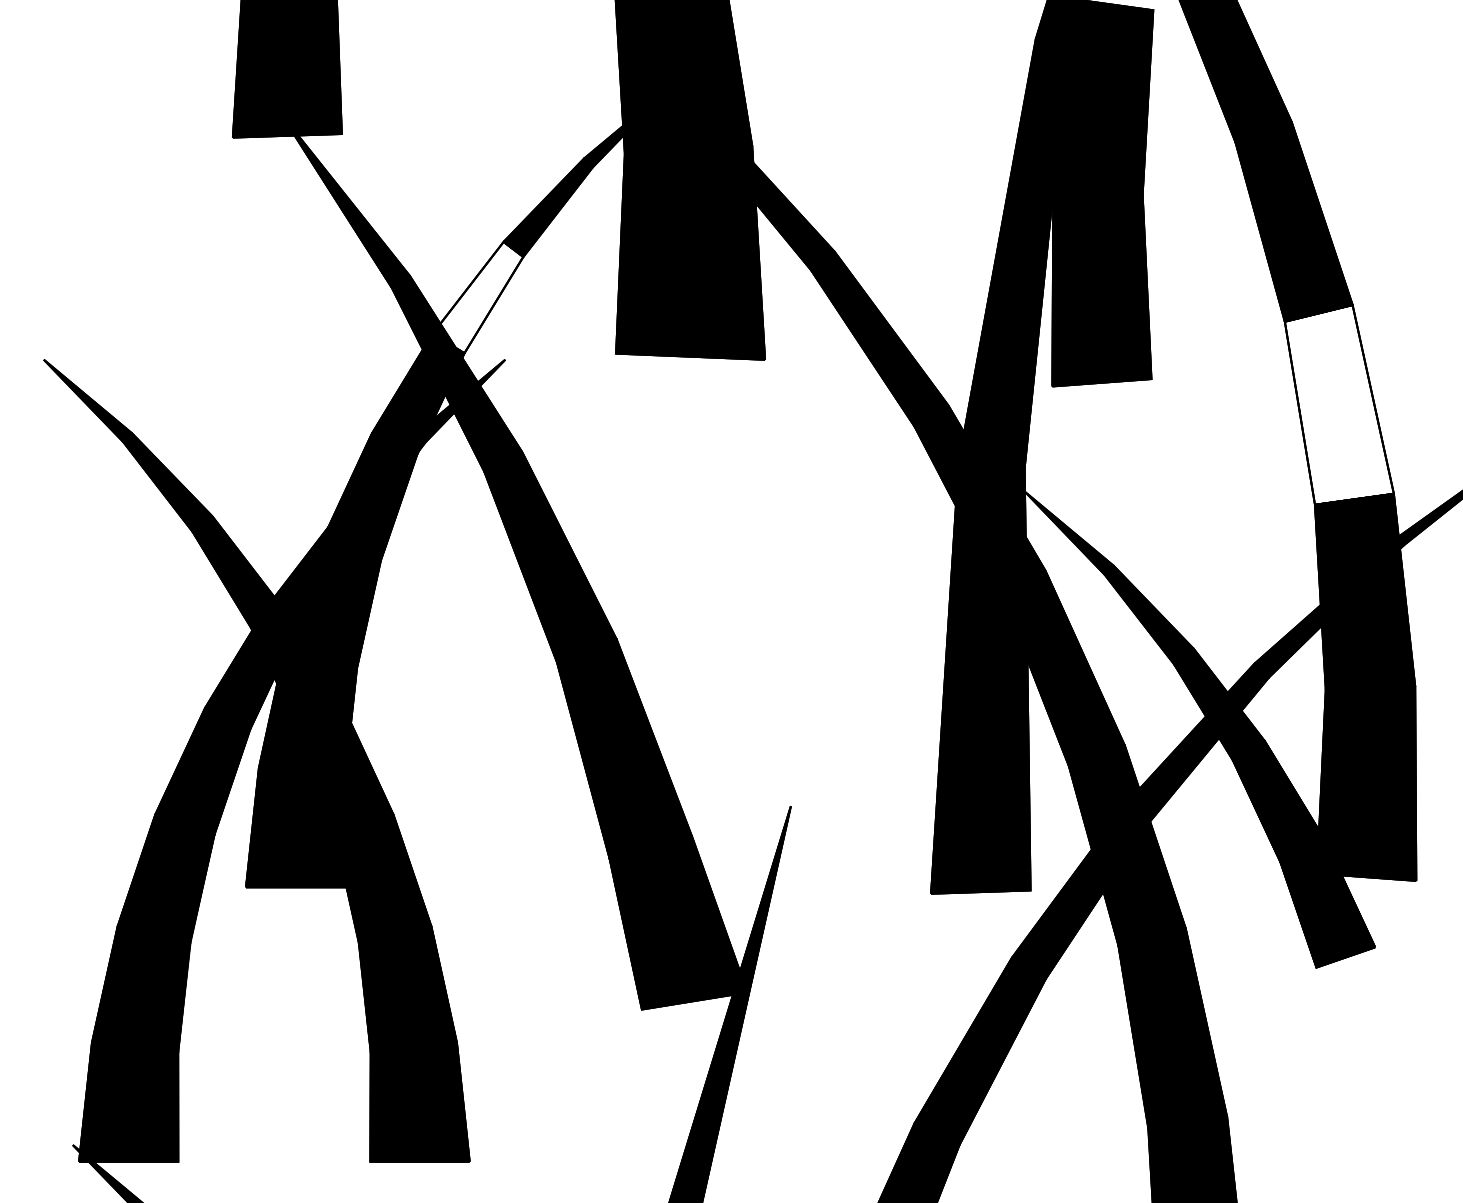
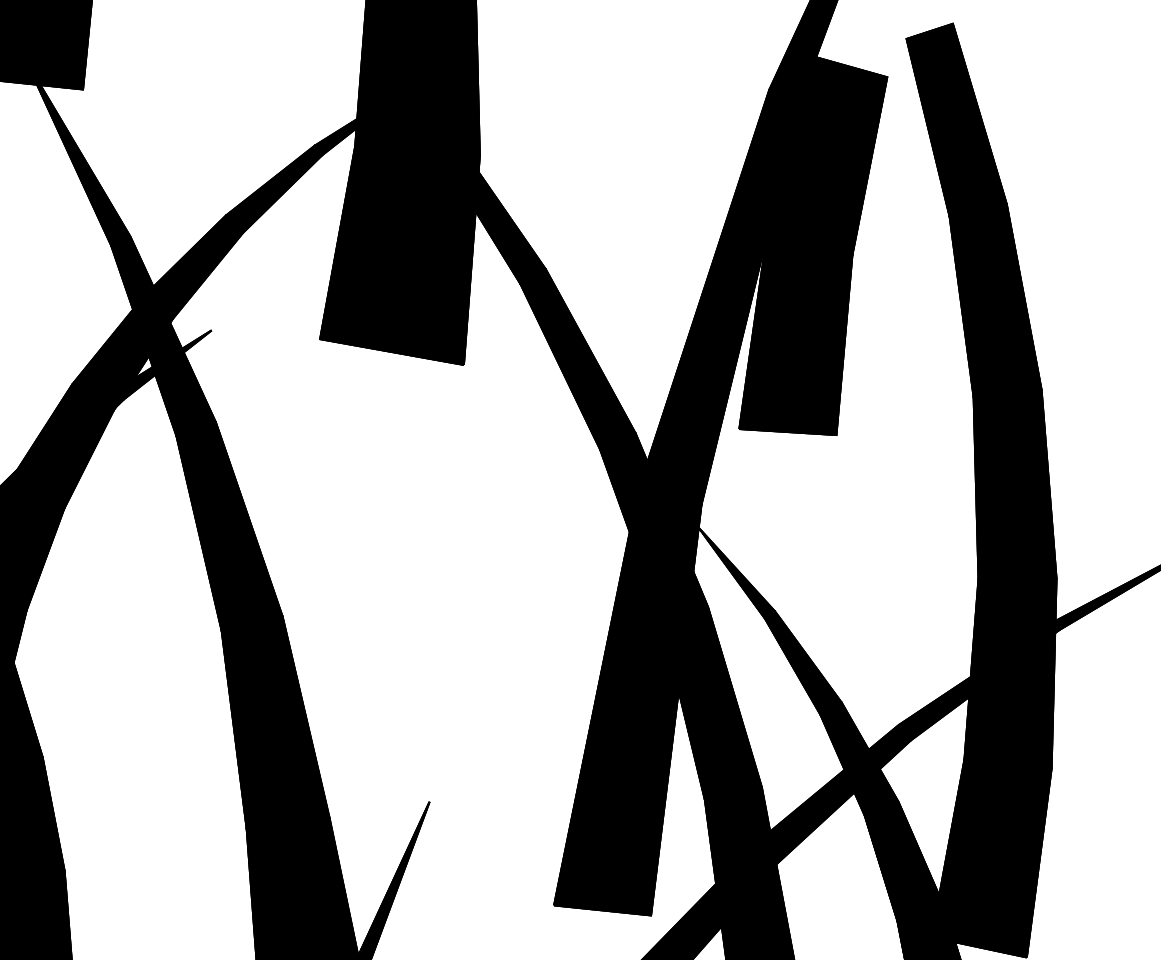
fill: (477, 297) -> (193, 266), added
fill: (1338, 404) -> (1014, 484), added

